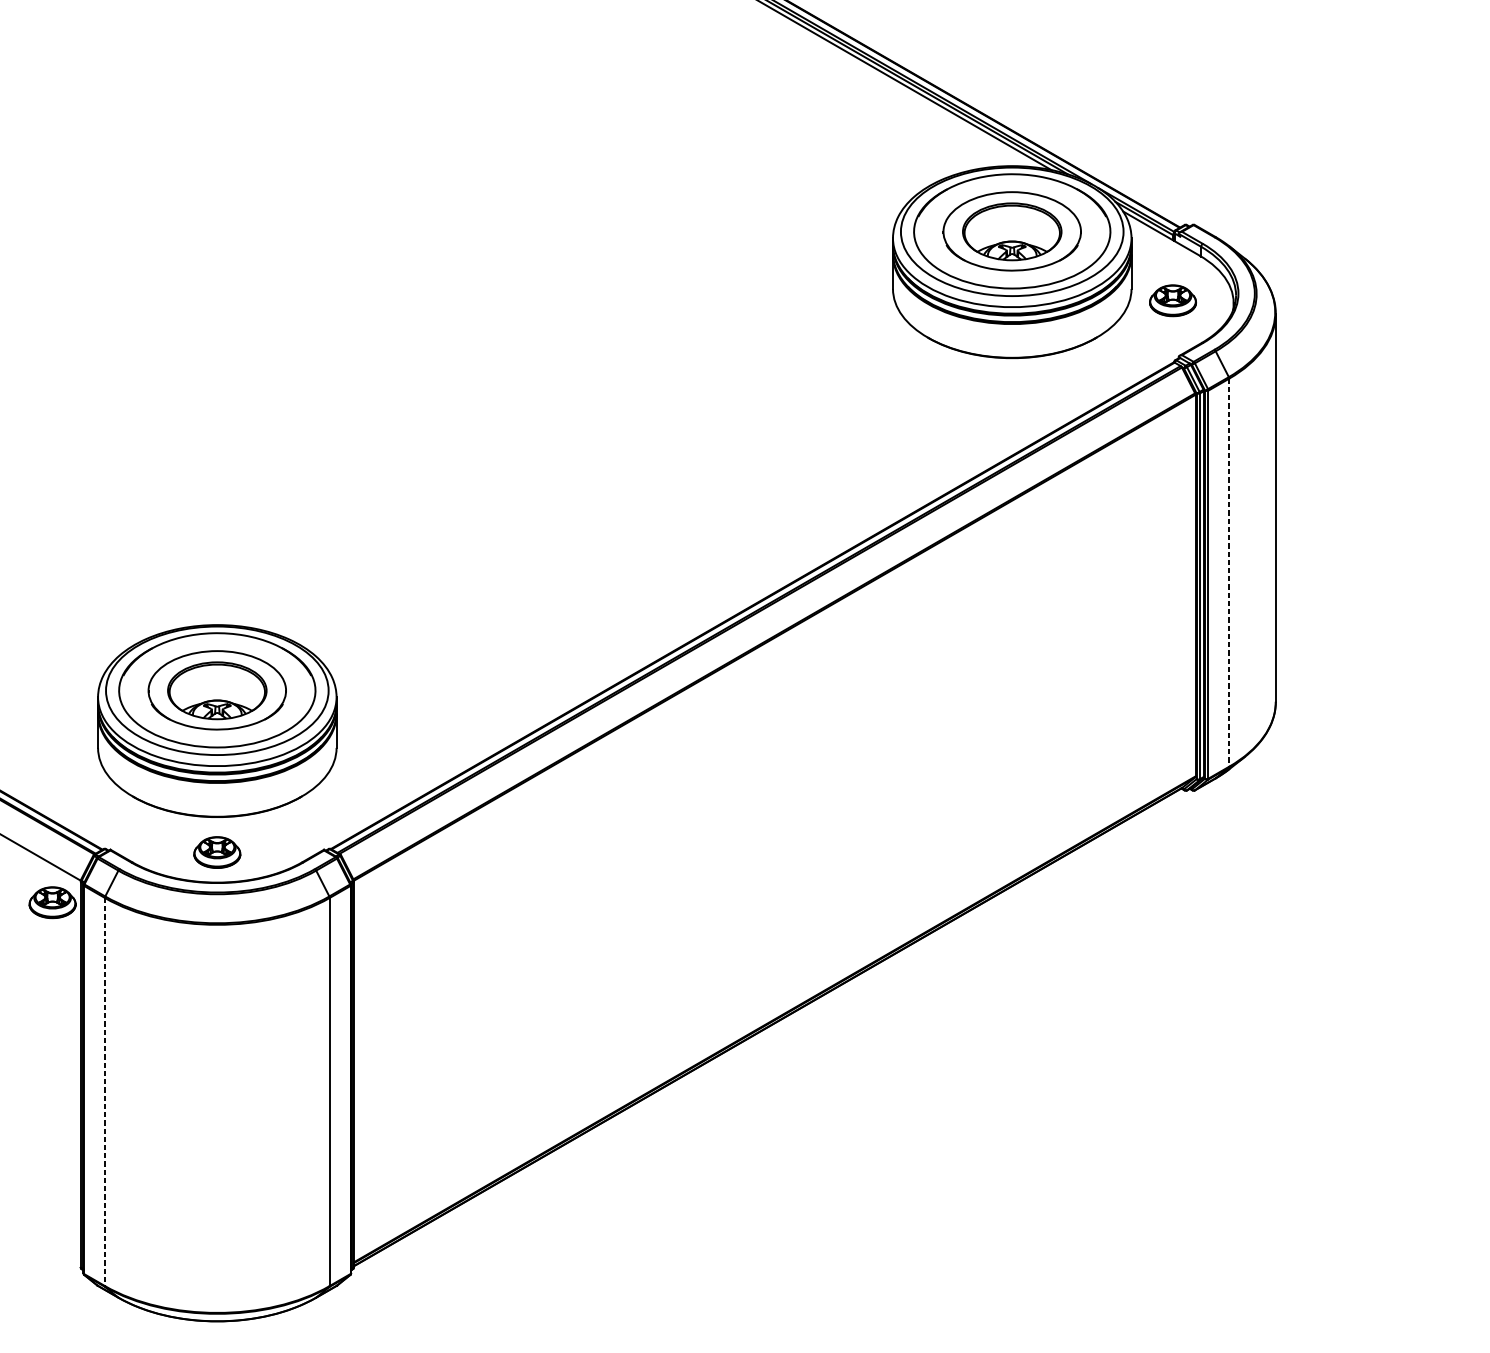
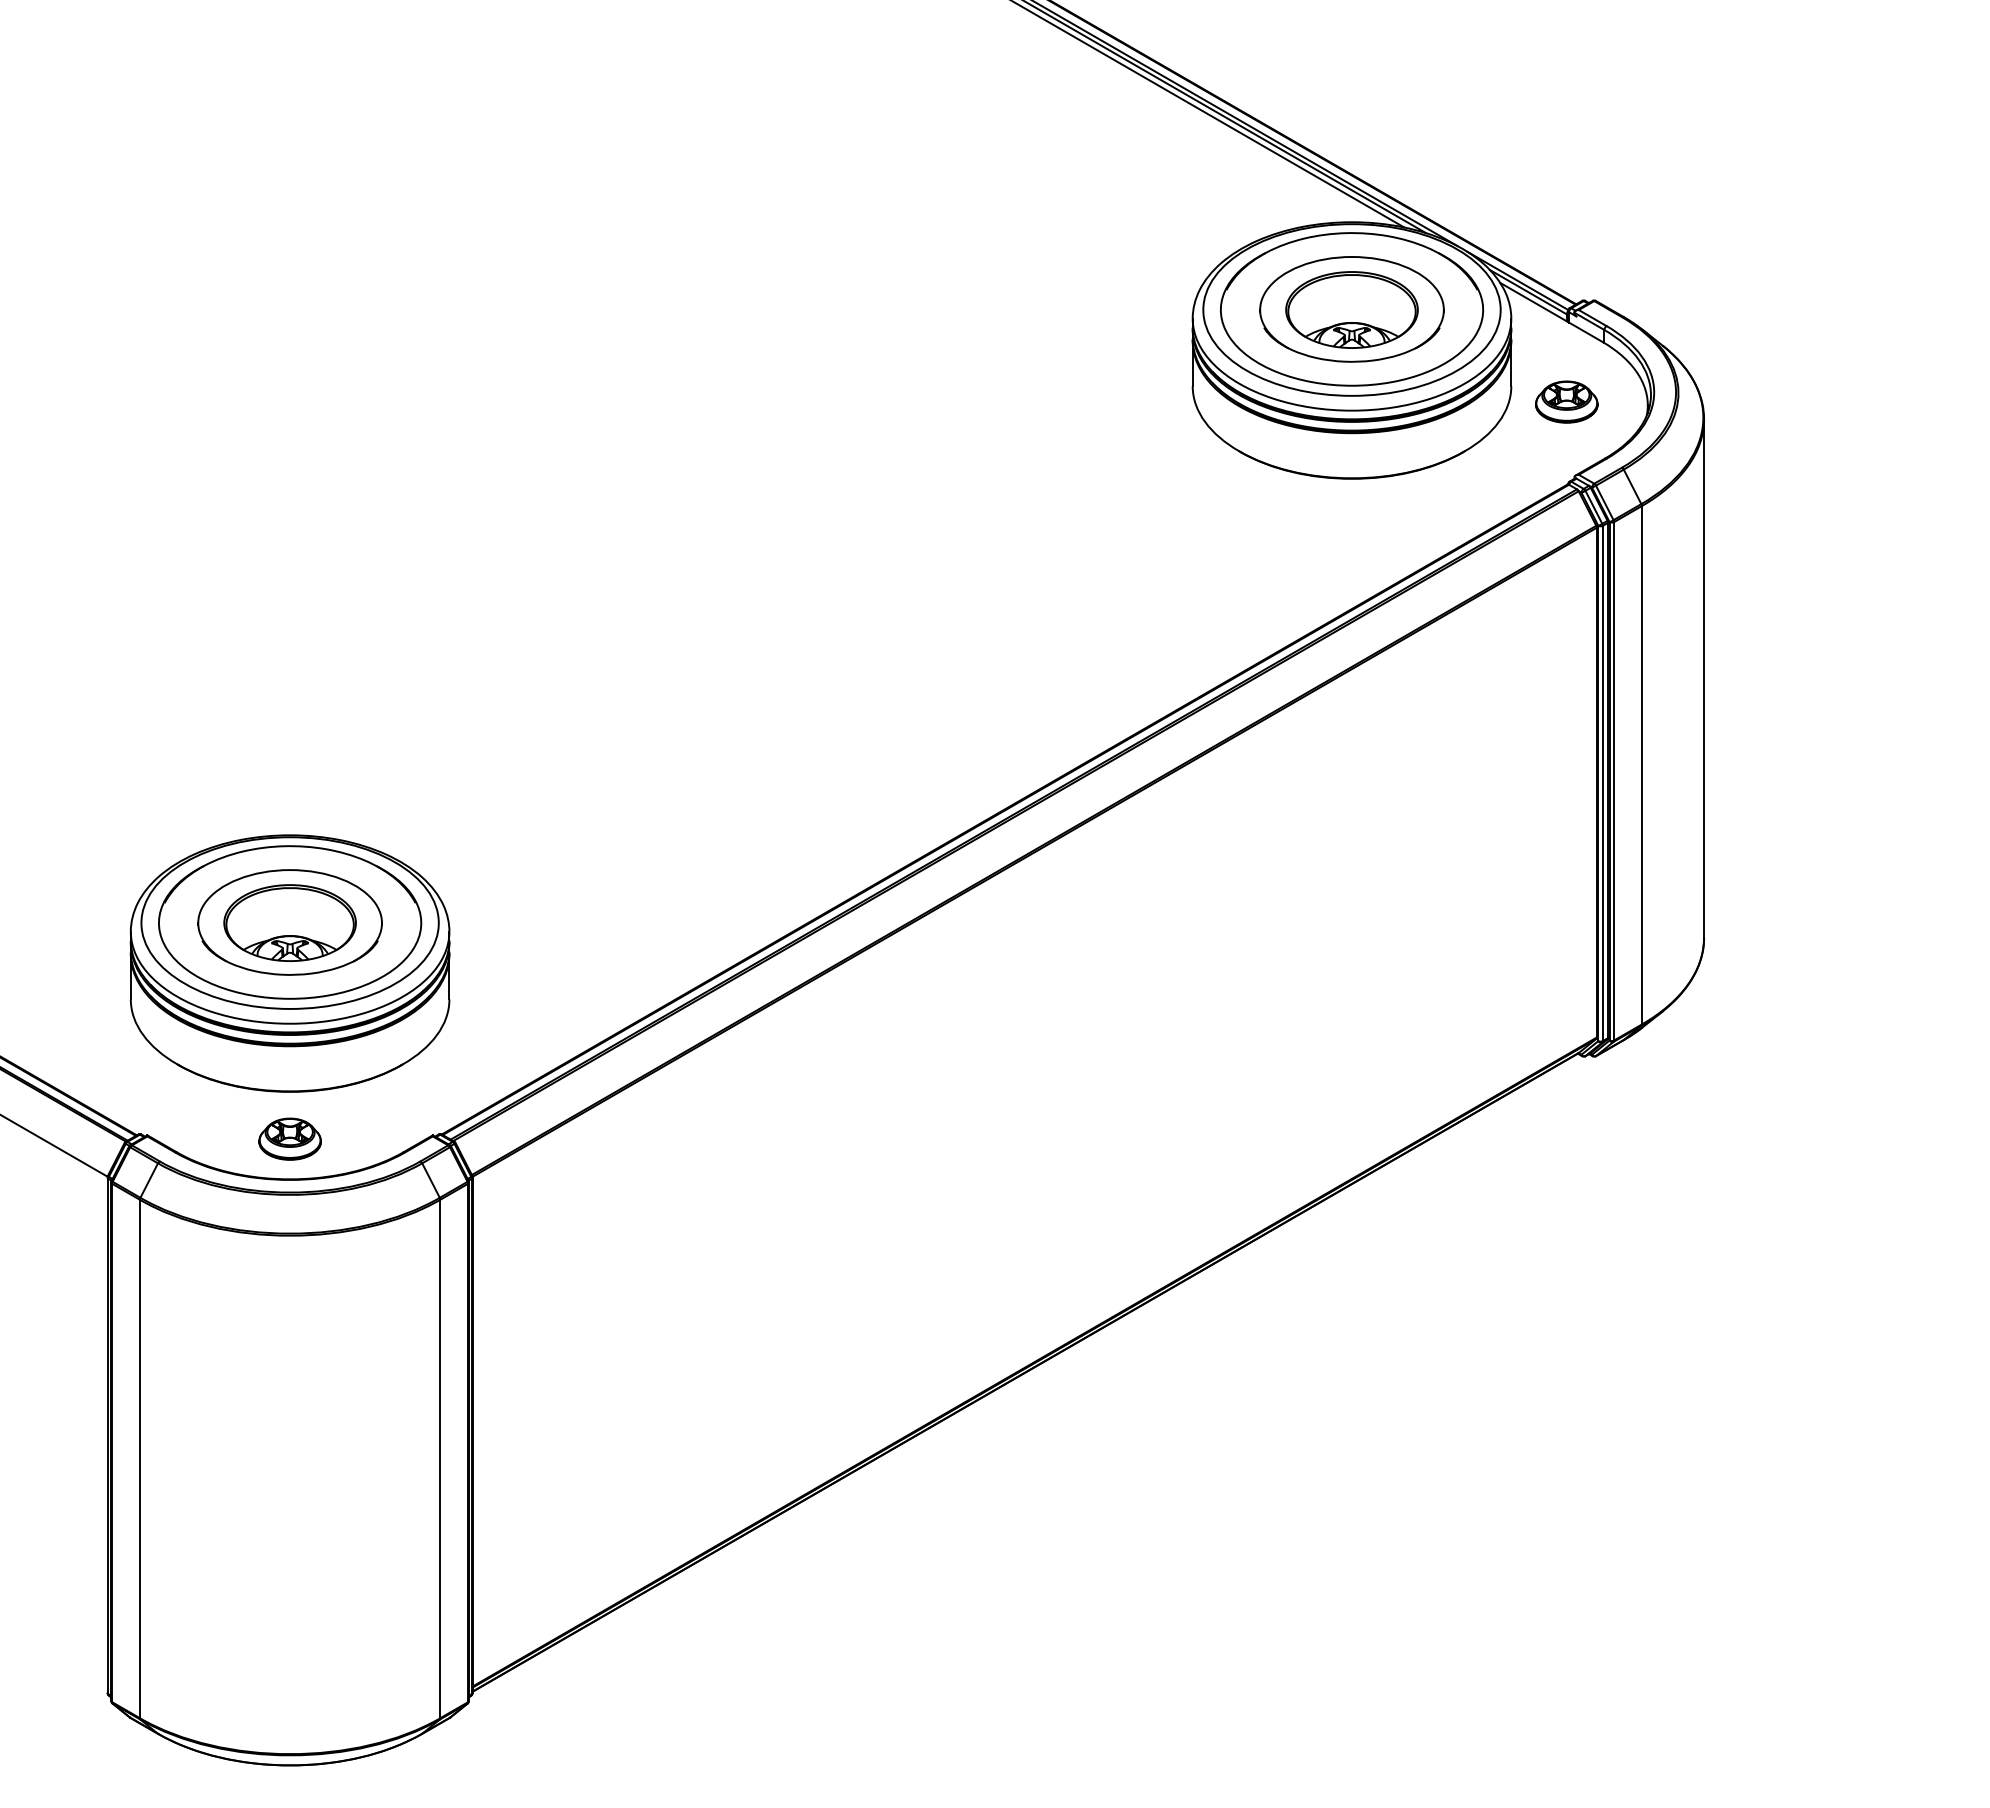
line: (1228, 572) -> (1641, 765), dashed -> solid
part: (52, 902) -> (69, 1205), removed
line: (104, 1092) -> (139, 1459), dashed -> solid

